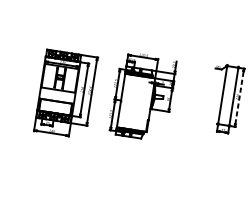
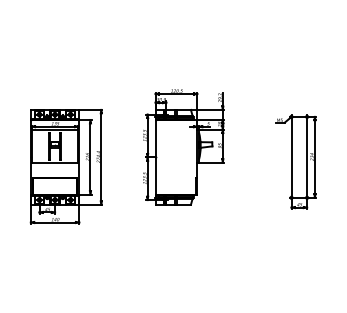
part: (65, 94) -> (65, 166), moved
part: (142, 96) -> (183, 147), moved
line: (239, 97) -> (314, 157), dashed -> solid

